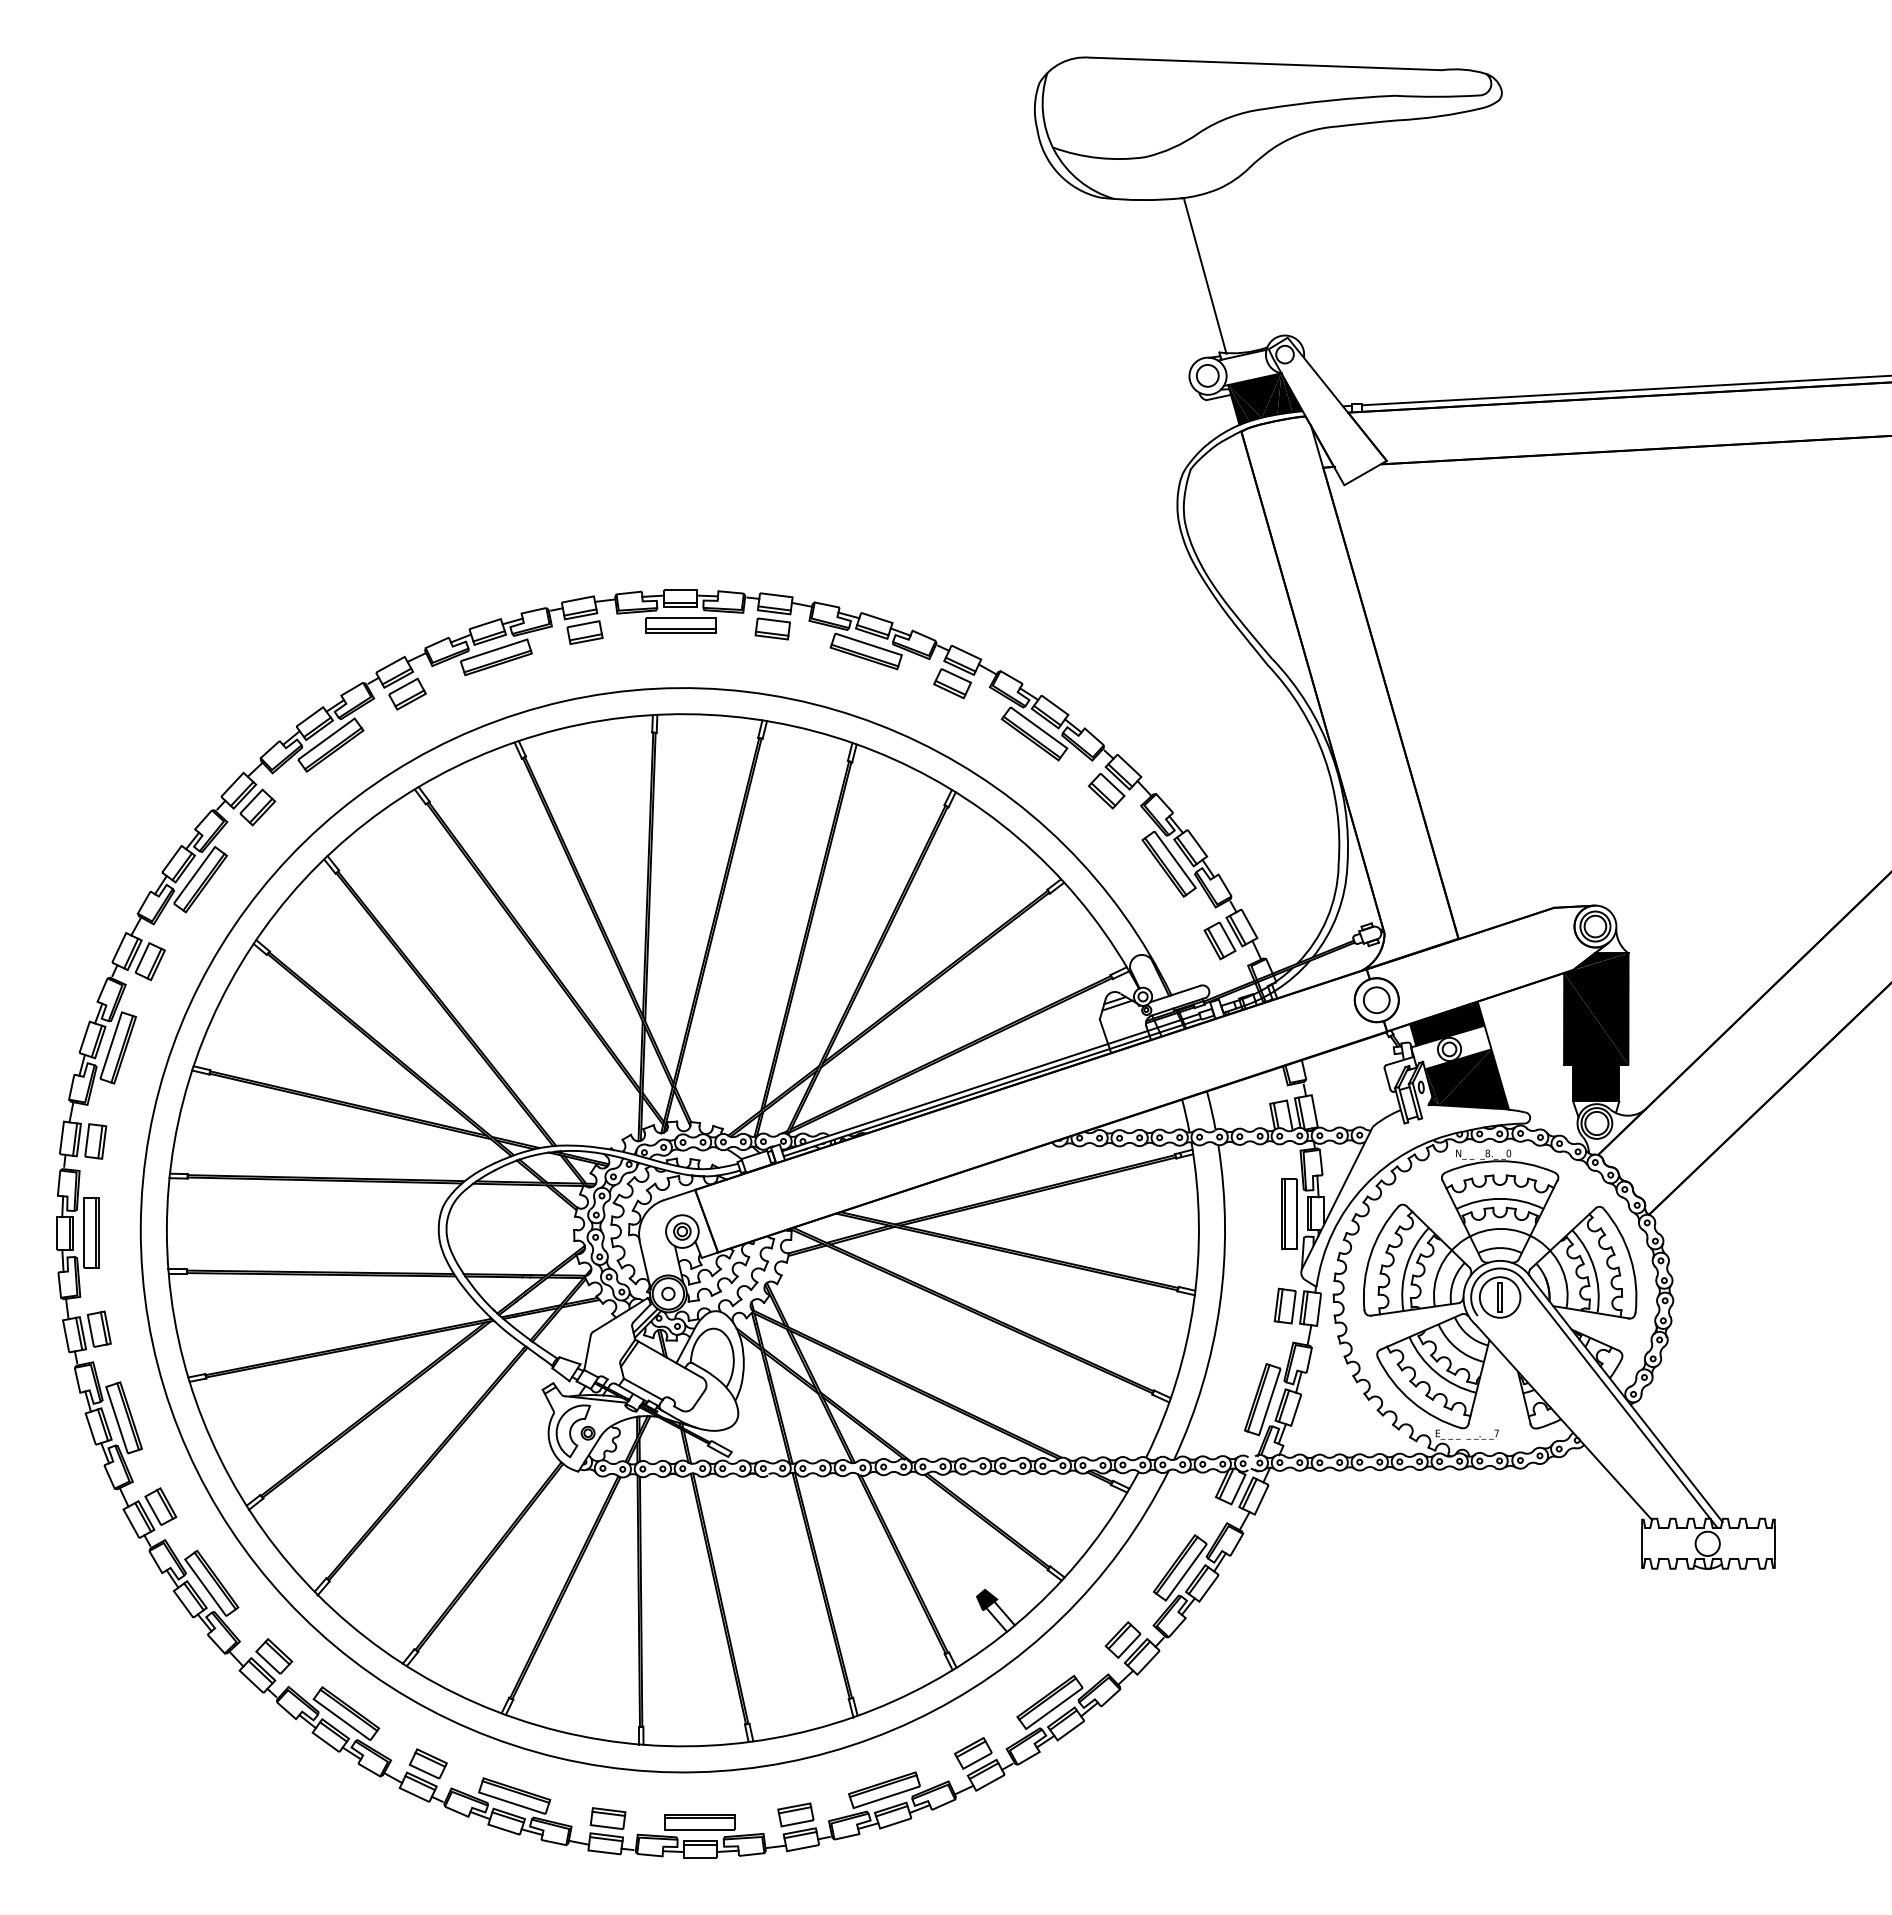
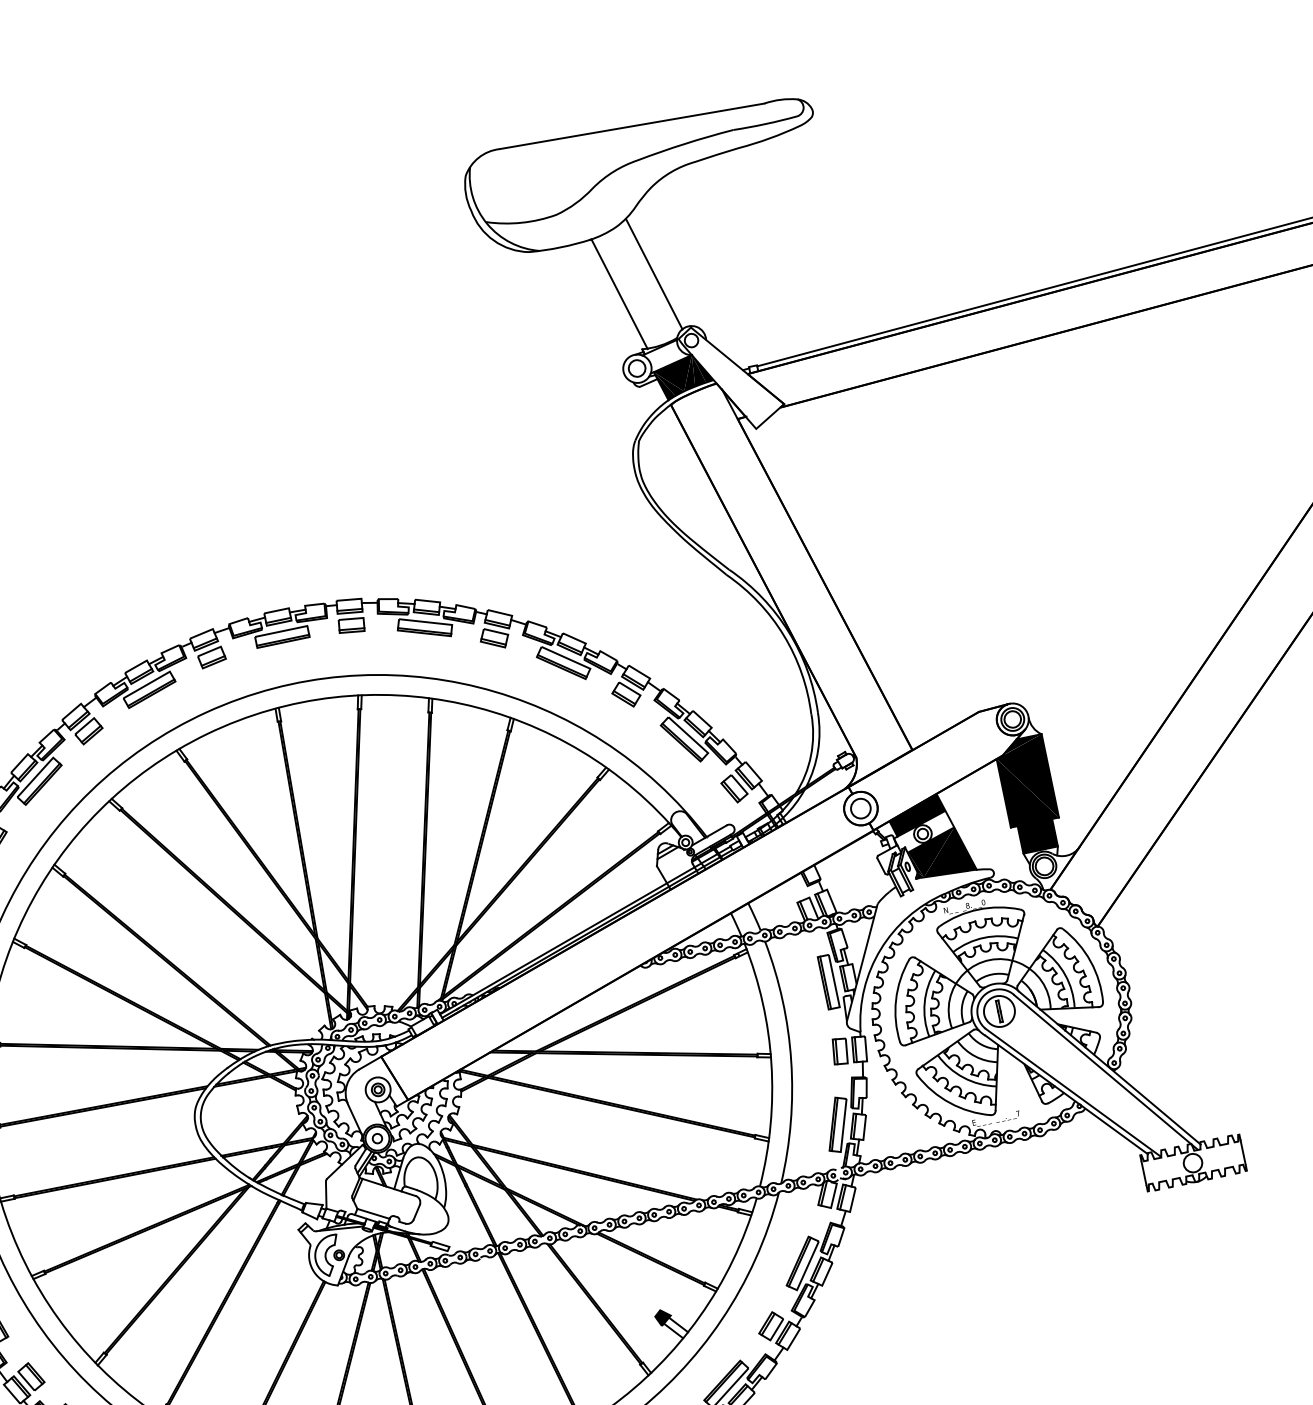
line: (1254, 260) -> (654, 275), added
line: (1572, 1420) -> (1072, 1092), added

